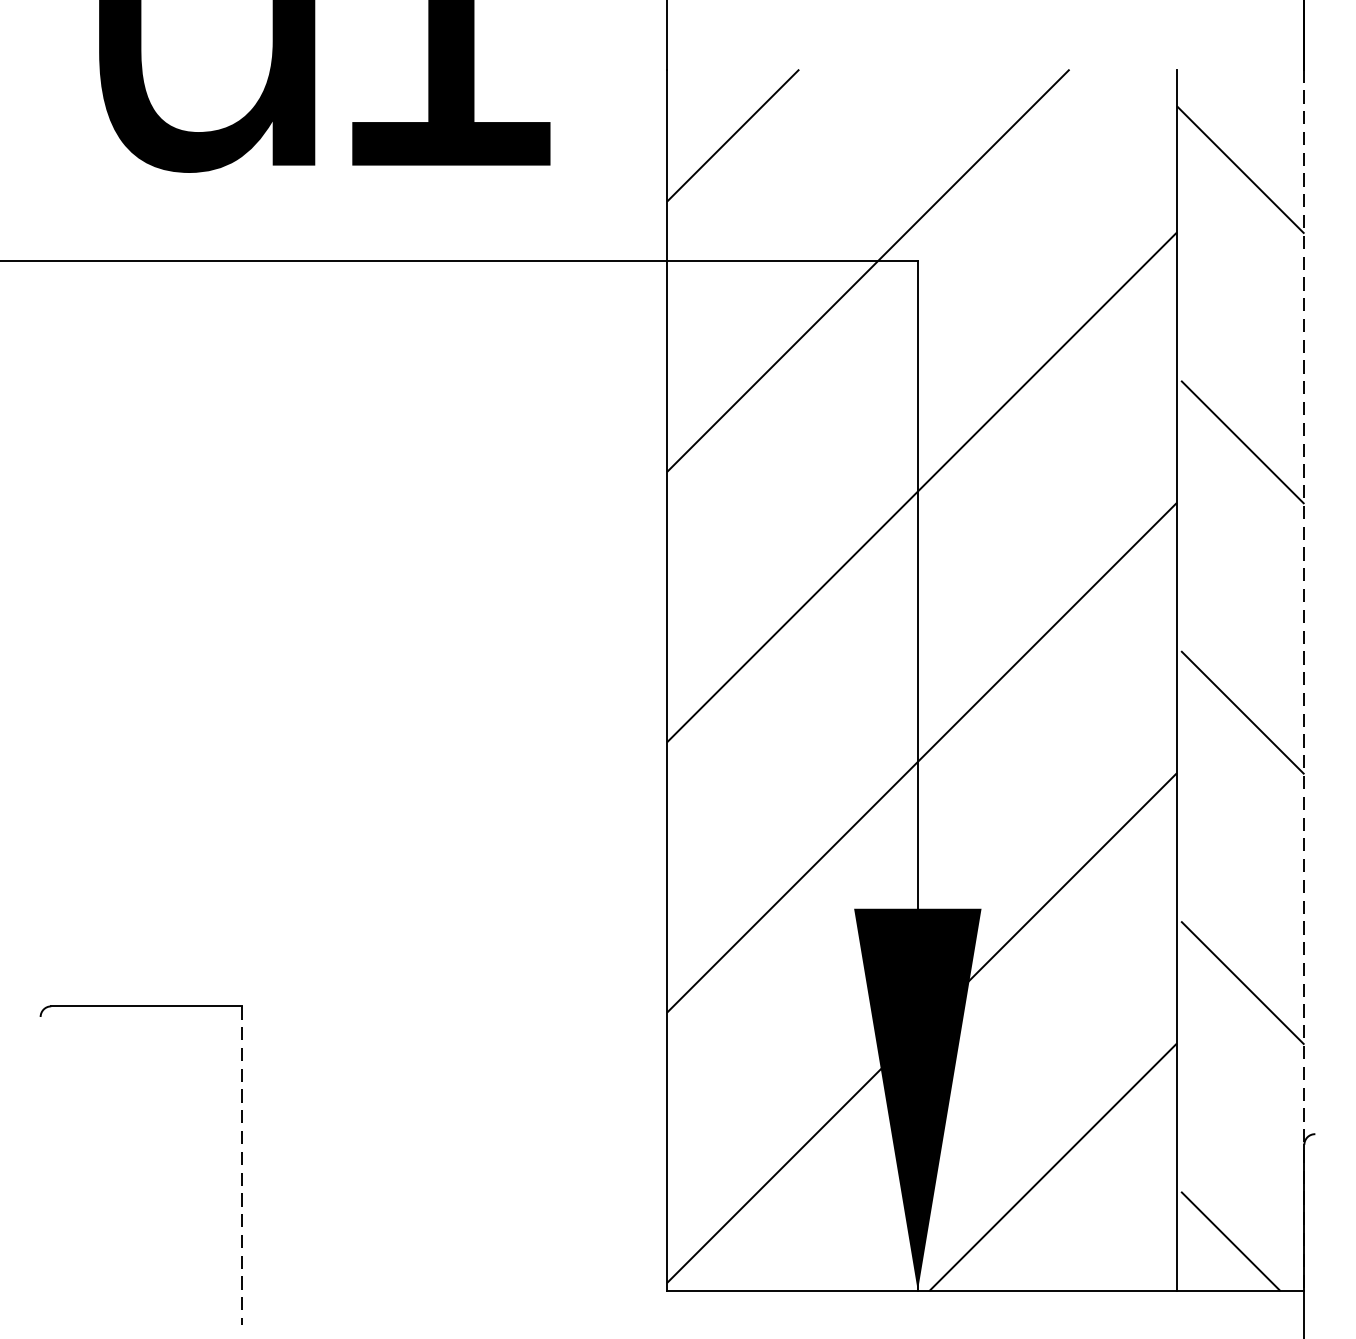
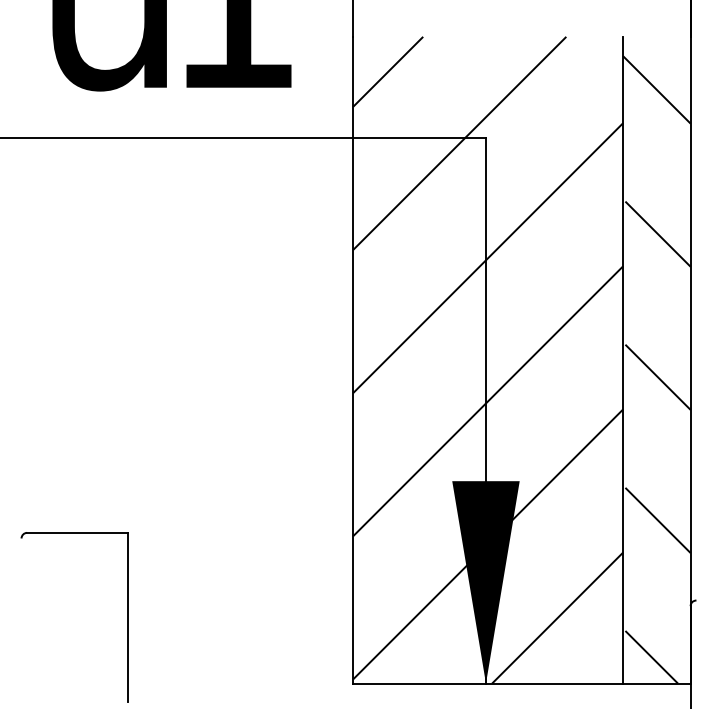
line: (1304, 680) -> (690, 360), dashed -> solid
line: (242, 1166) -> (128, 617), dashed -> solid

